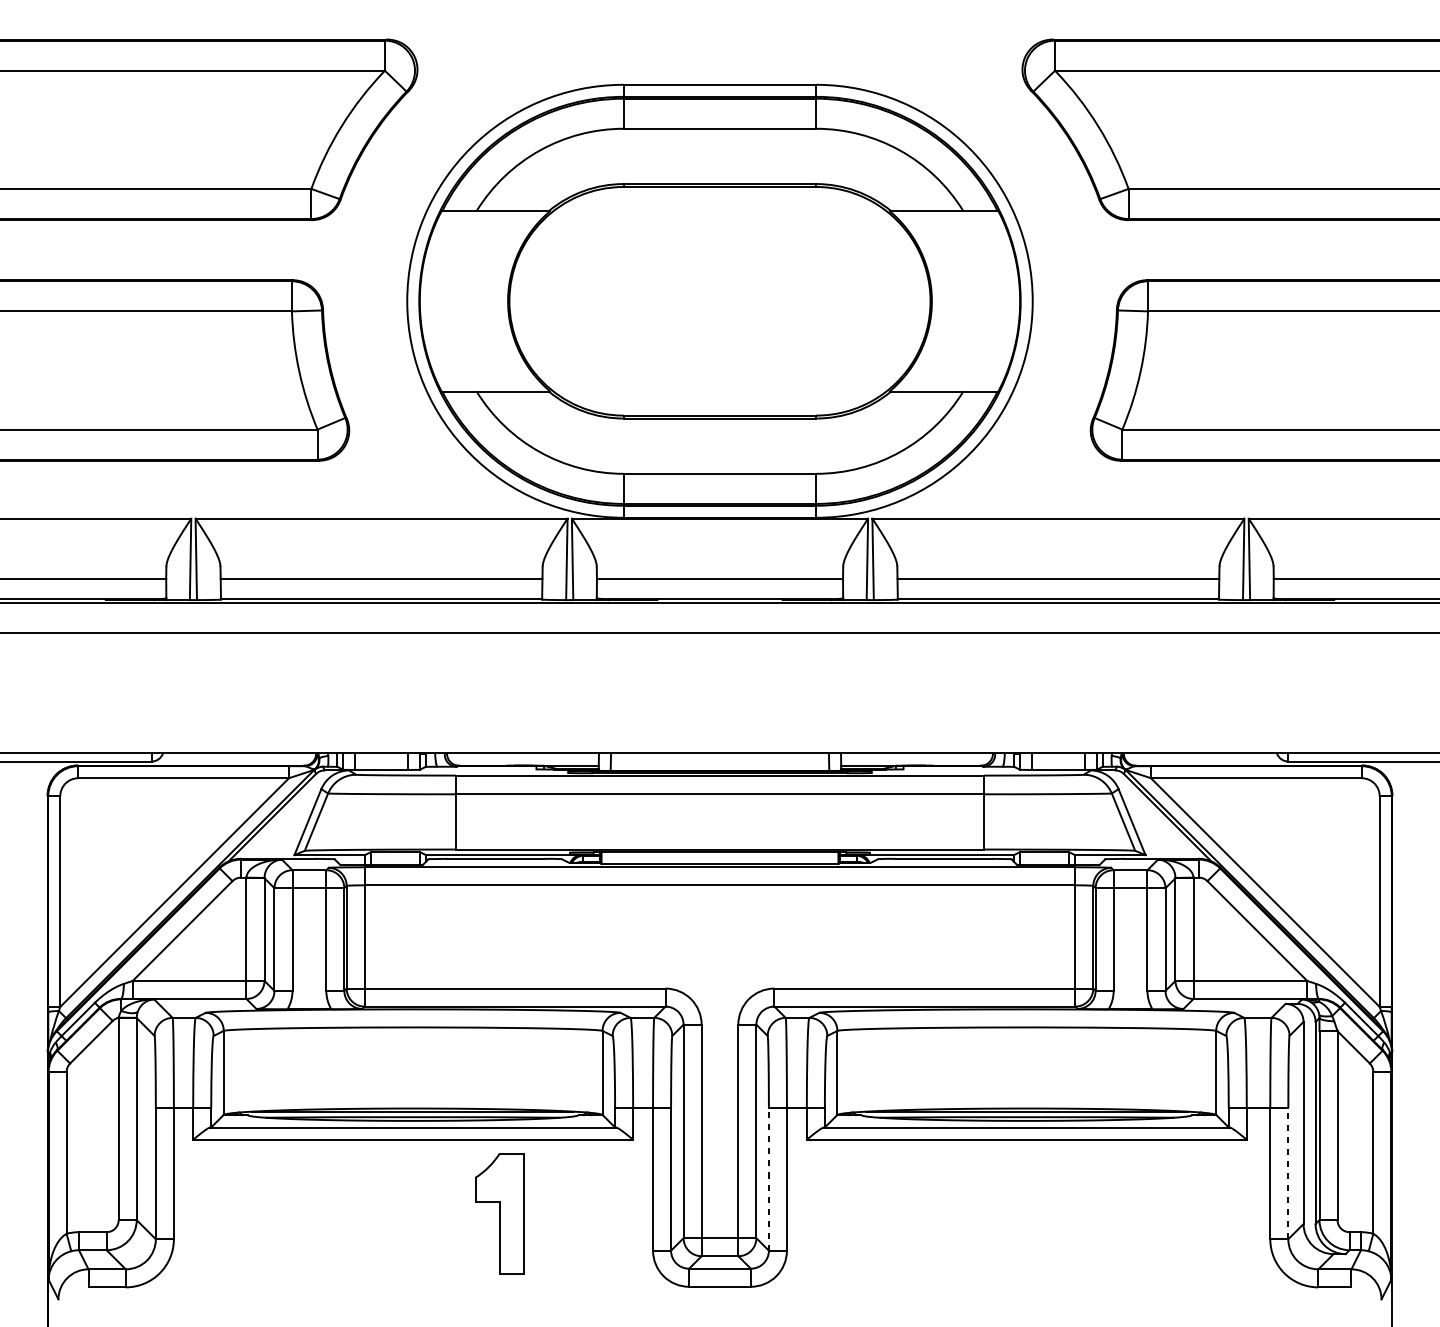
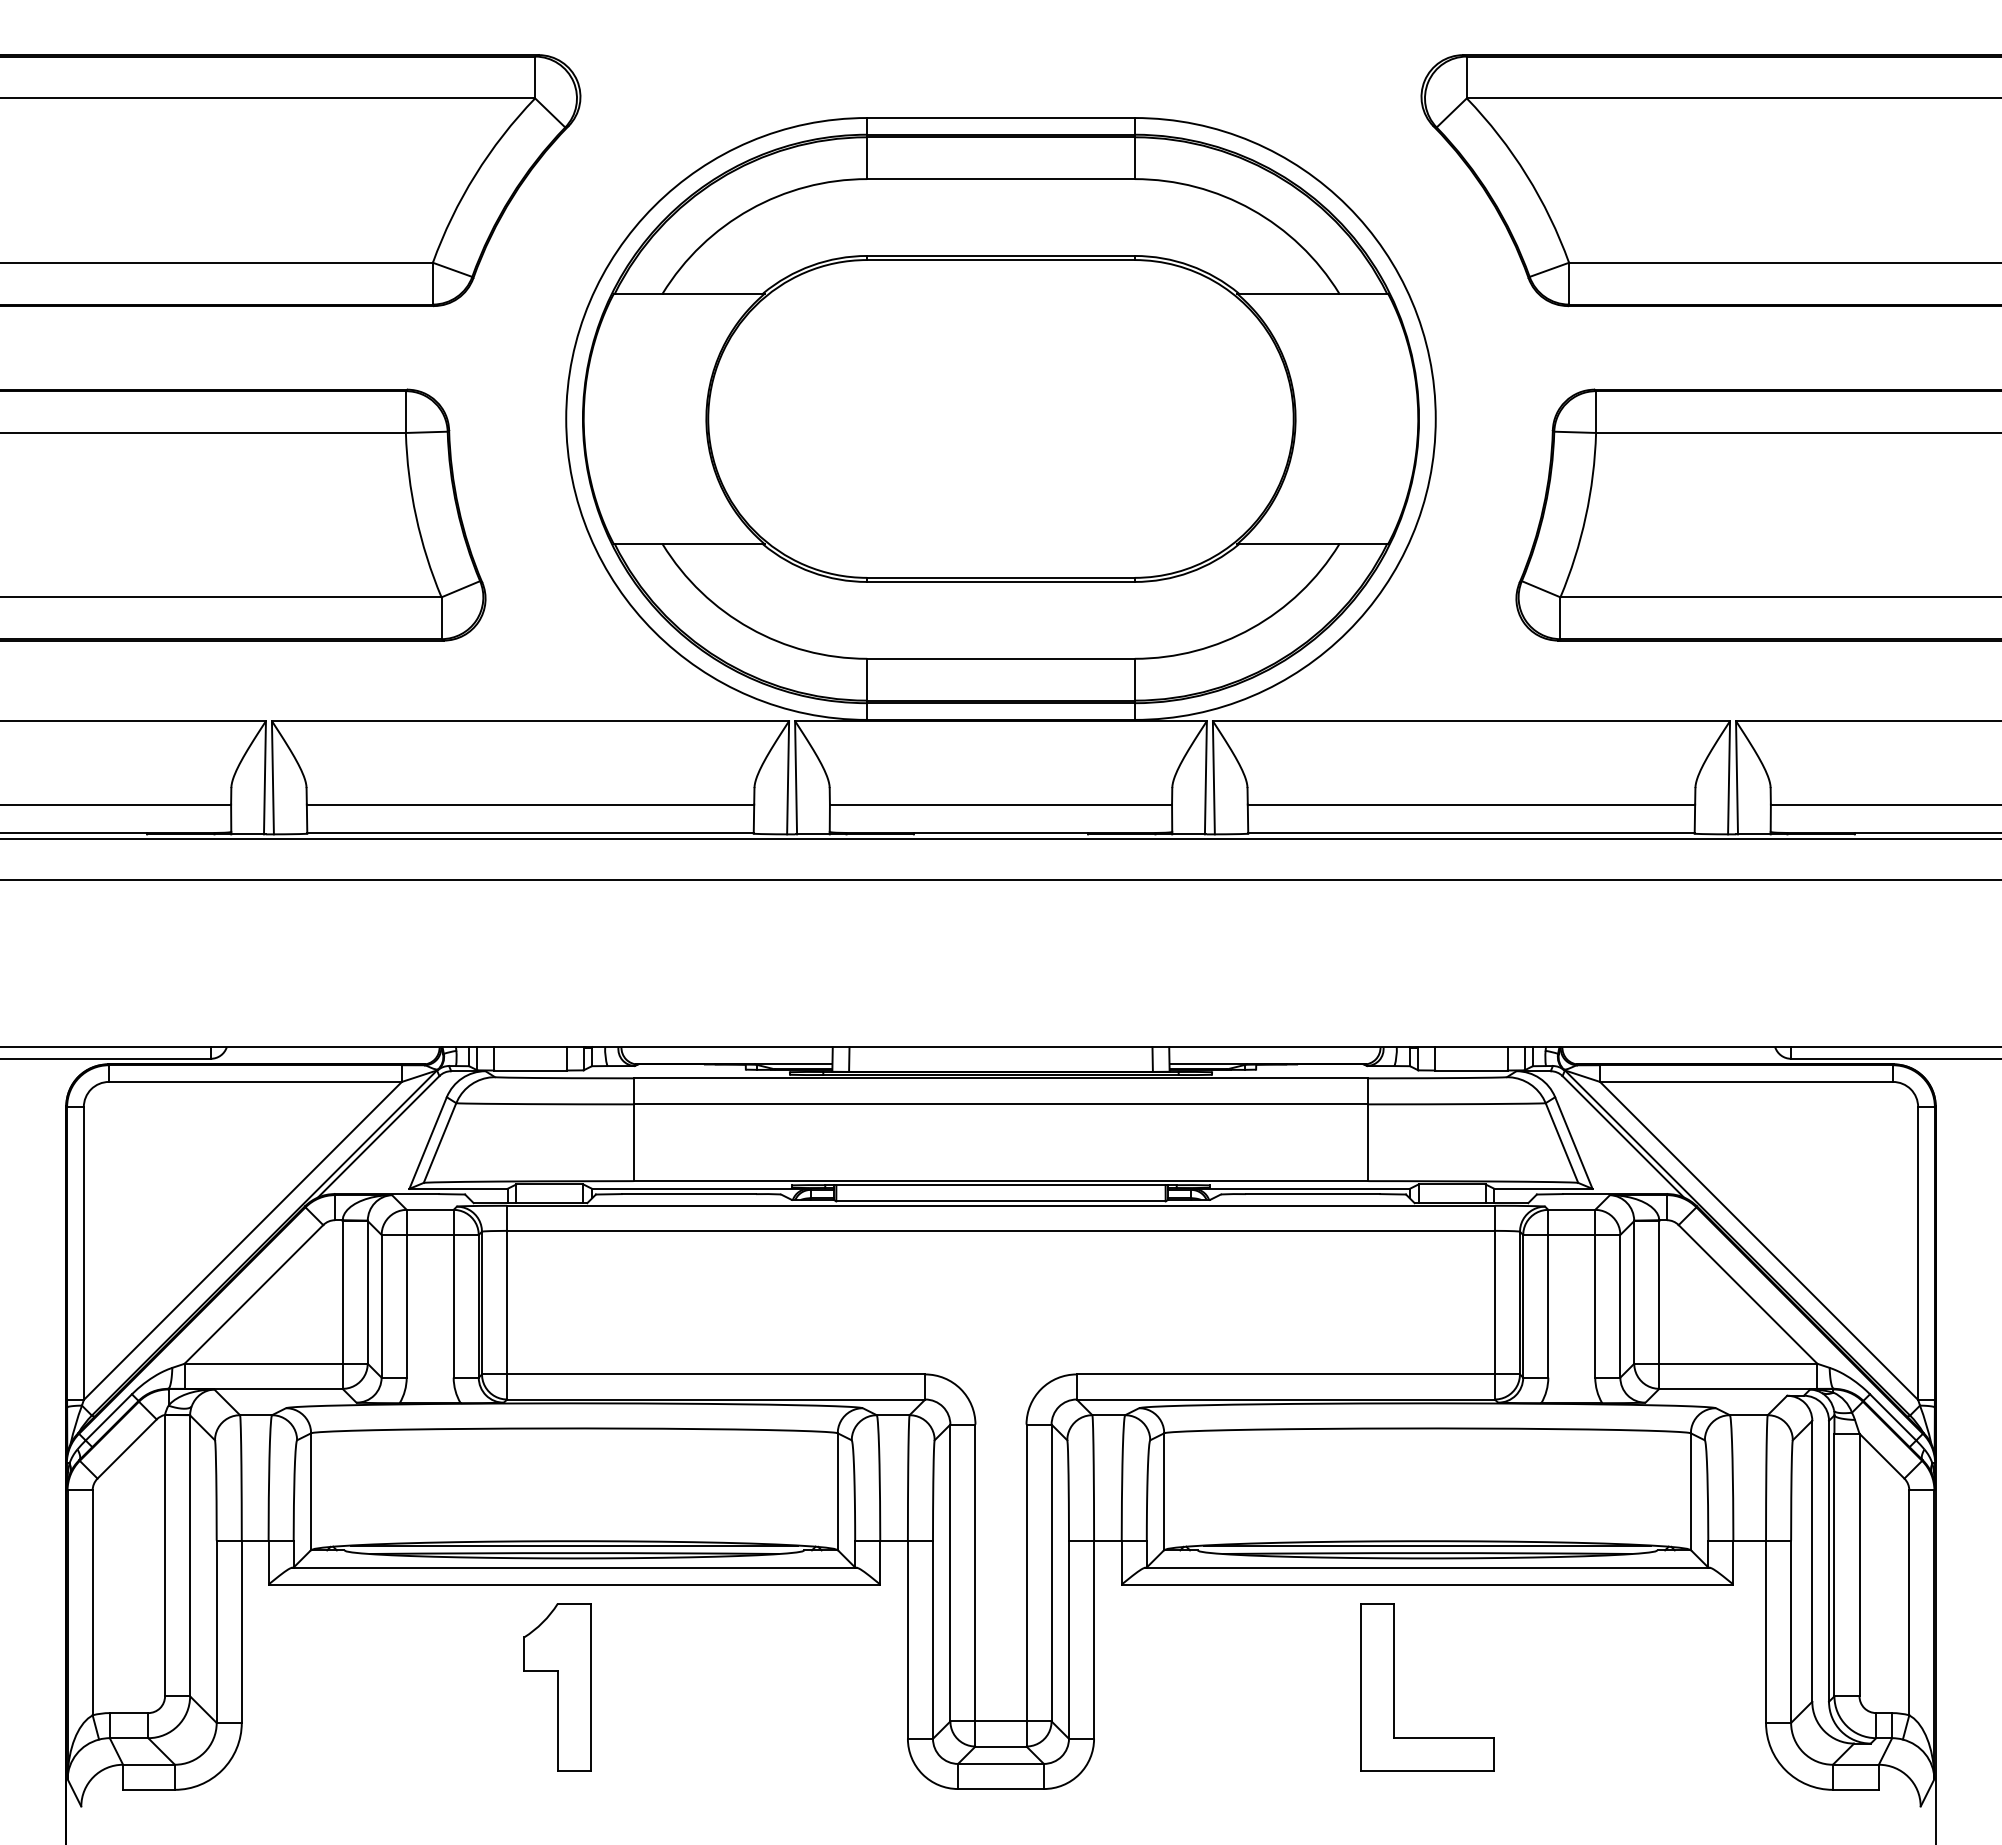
line: (1288, 1173) -> (1791, 1631), dashed -> solid
line: (769, 1179) -> (1069, 1639), dashed -> solid
part: (499, 1213) -> (557, 1687), moved
part: (1003, 1213) -> (1394, 1687), added

